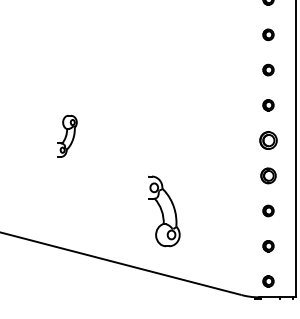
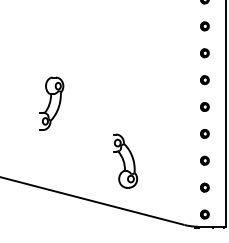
part: (67, 136) -> (51, 103), size x1.67
part: (268, 140) -> (204, 107), size x0.62
part: (268, 175) -> (204, 133), size x0.71

